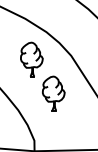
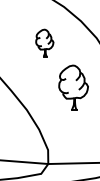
part: (31, 59) -> (44, 43), size x0.6

